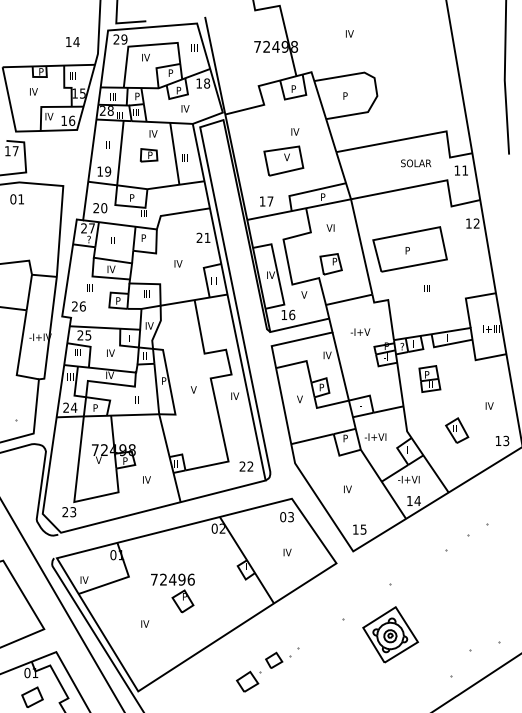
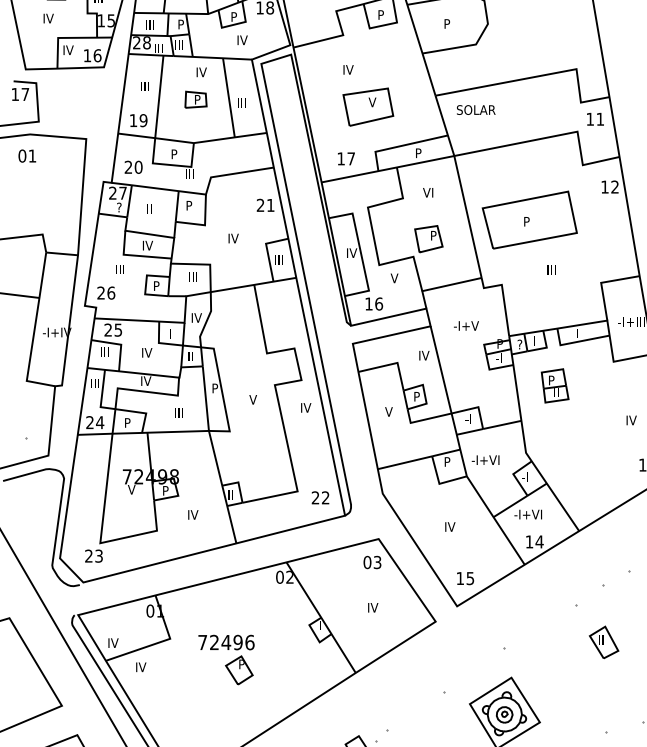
text: (295, 131) -> (348, 69), moved
text: (416, 163) -> (476, 110), moved
part: (457, 430) -> (604, 642), moved
text: (145, 623) -> (141, 666), moved

